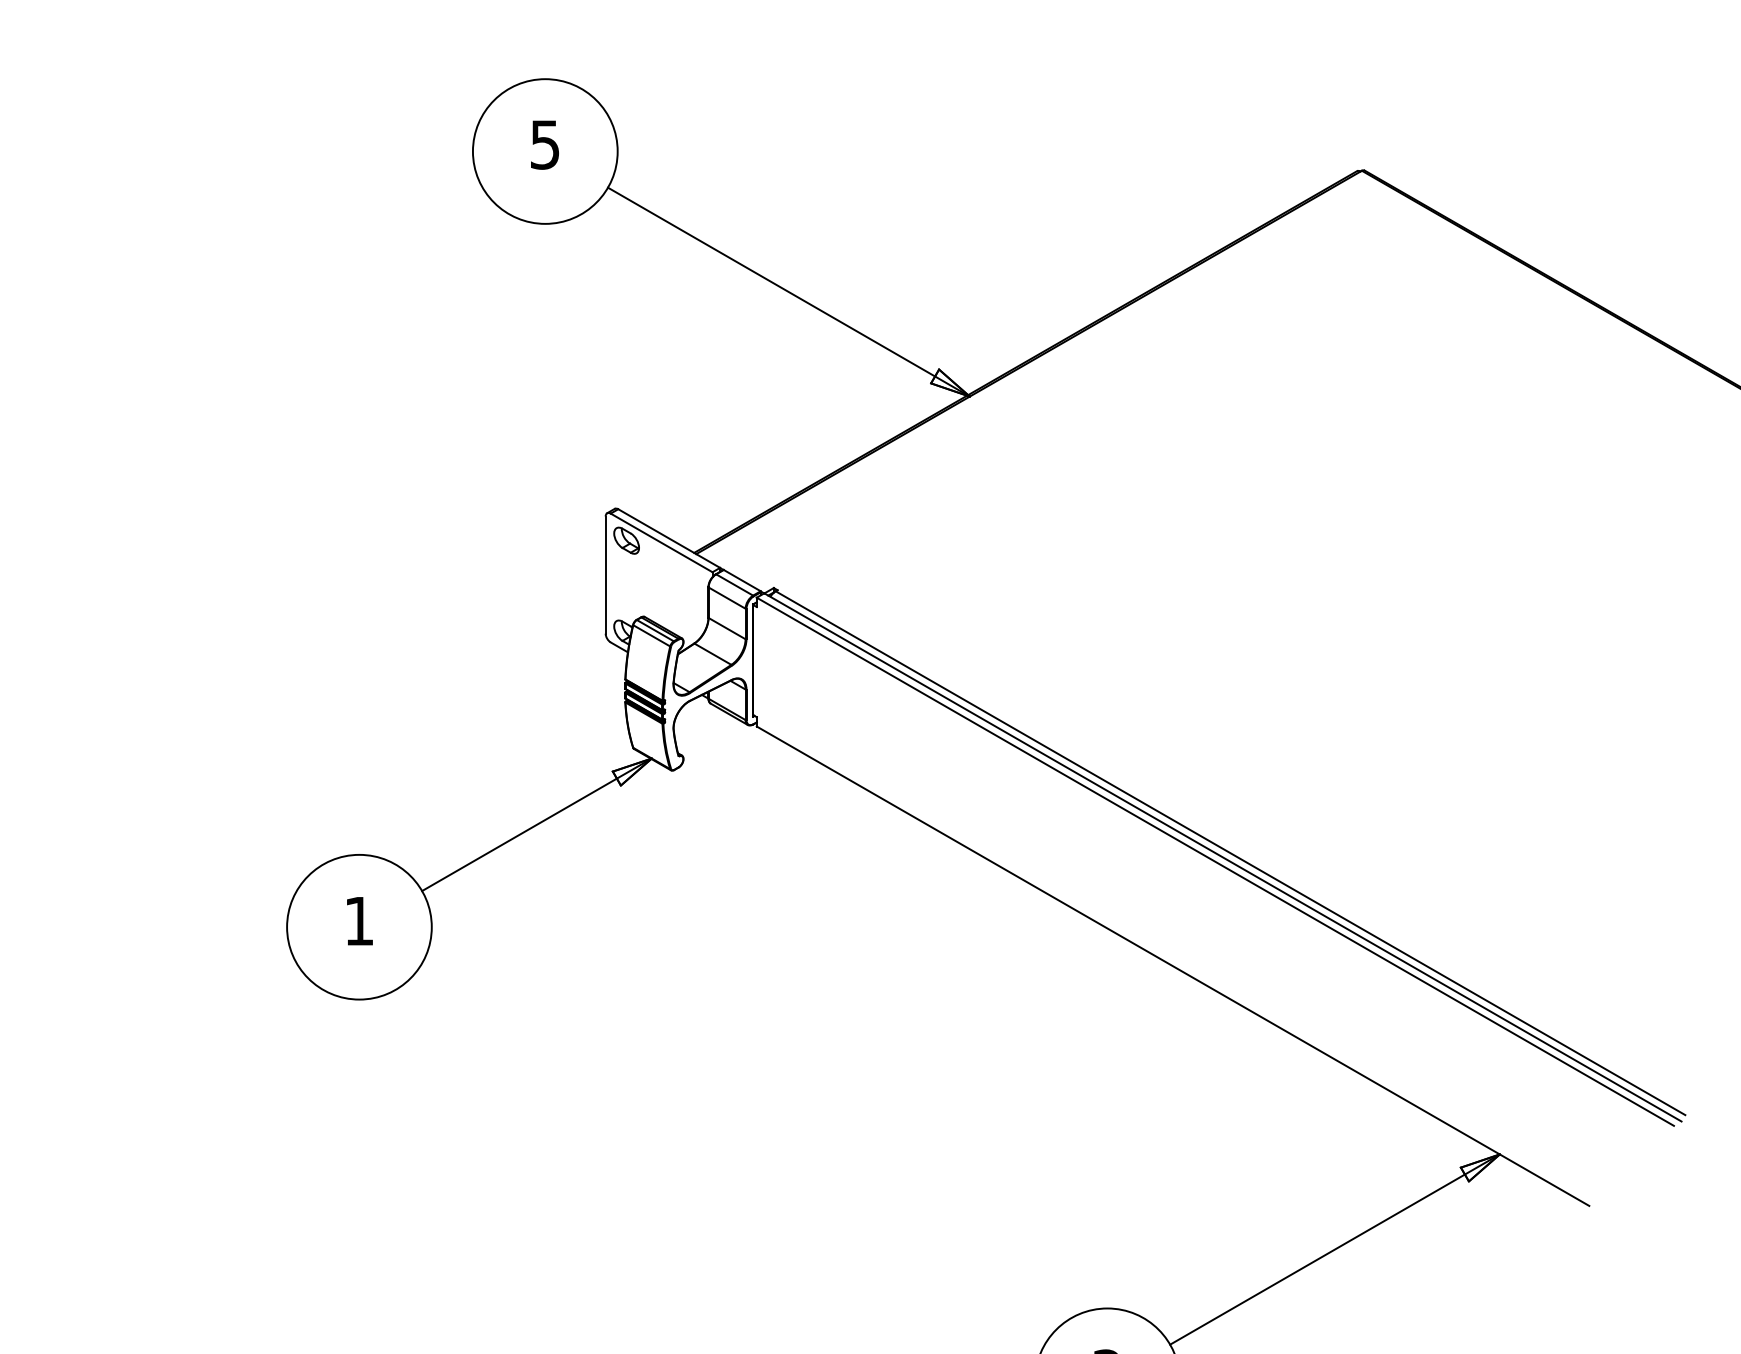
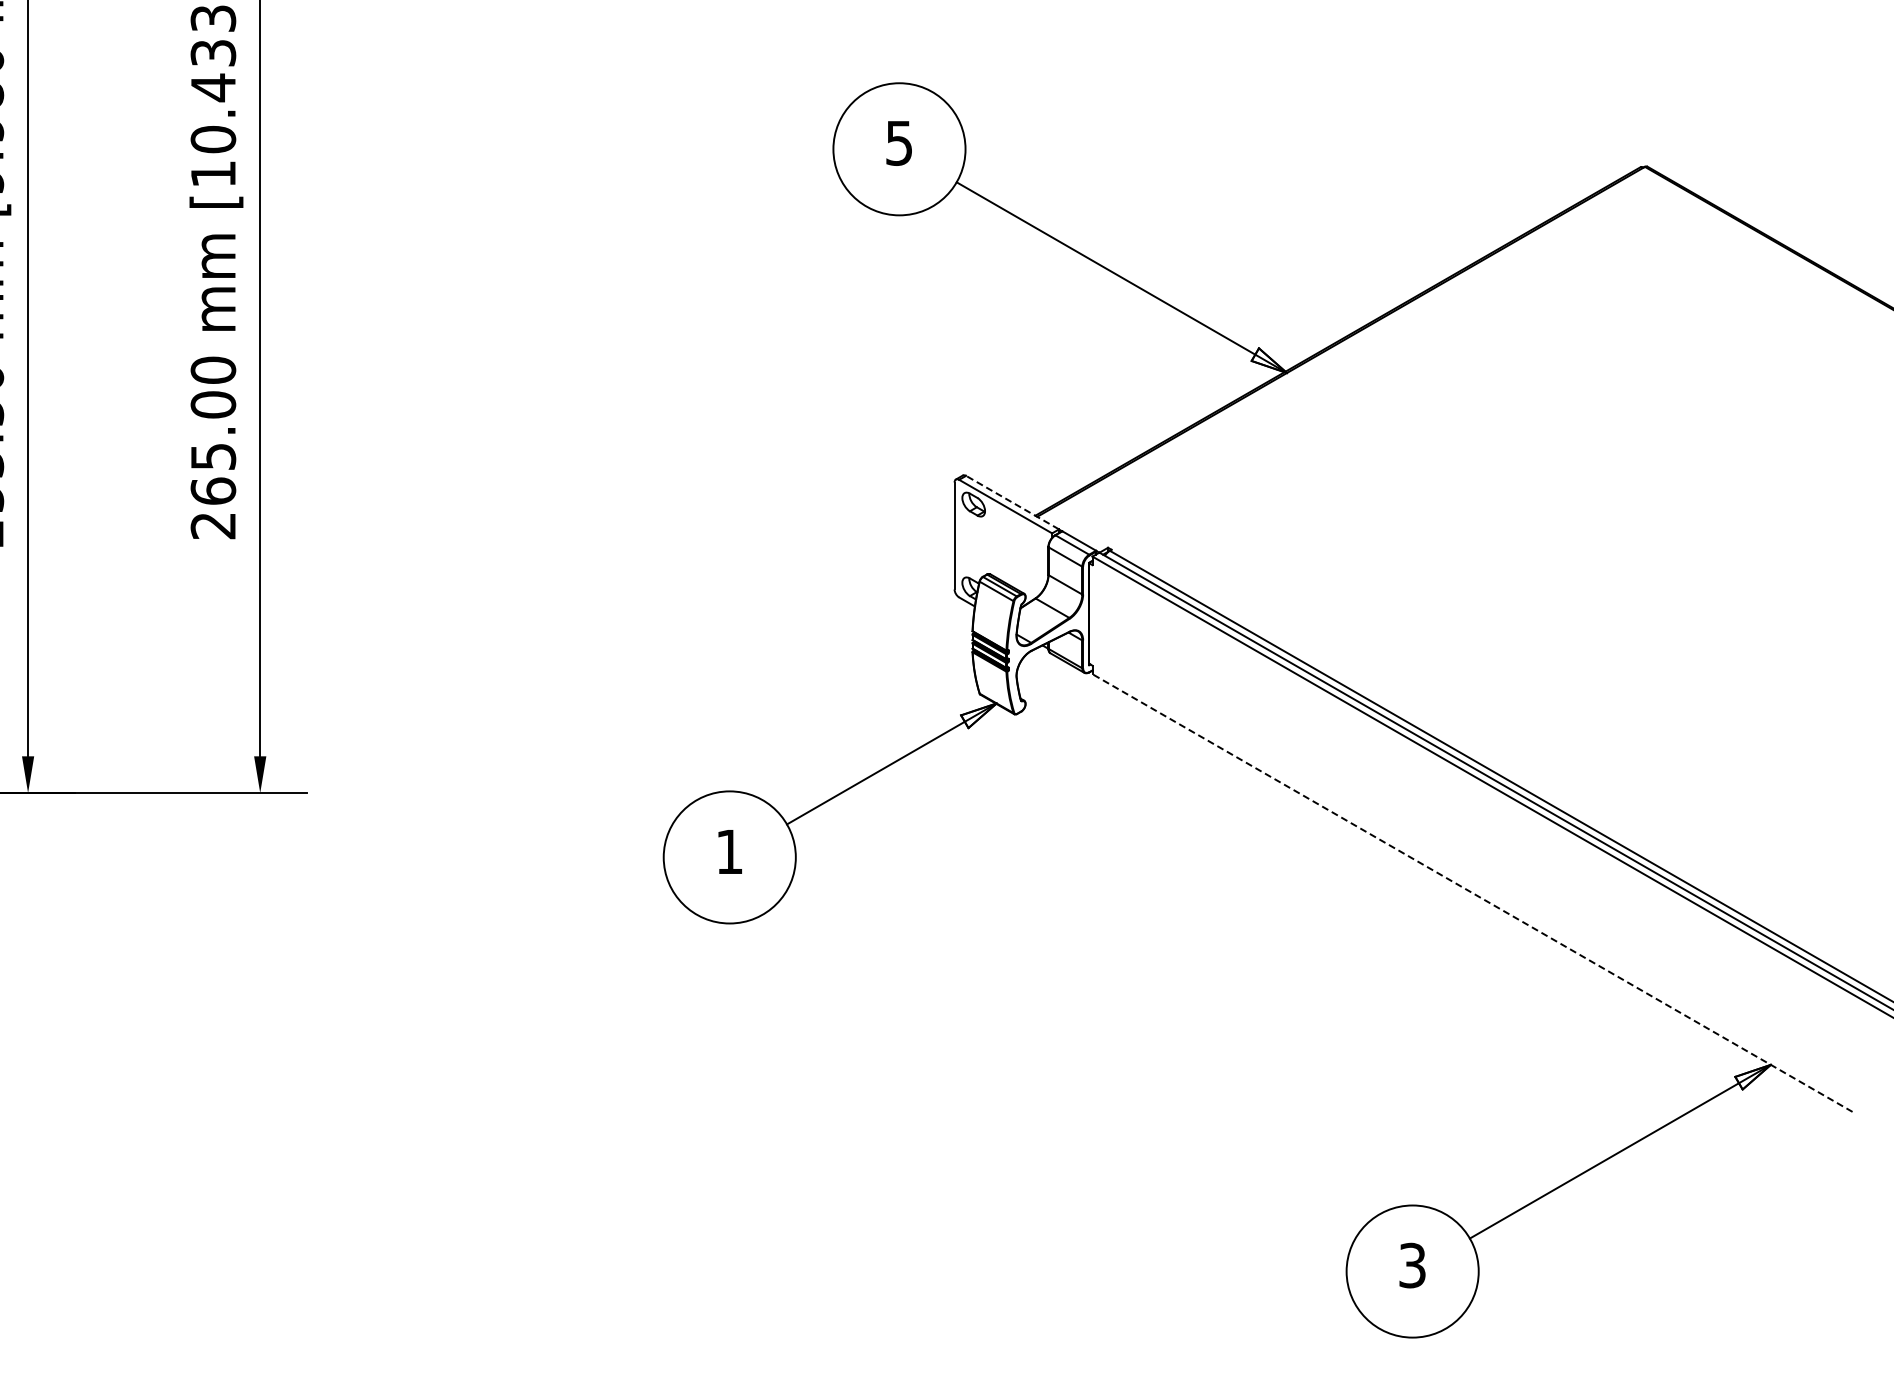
line: (669, 538) -> (1012, 502), solid -> dashed
line: (1173, 966) -> (1472, 893), solid -> dashed

